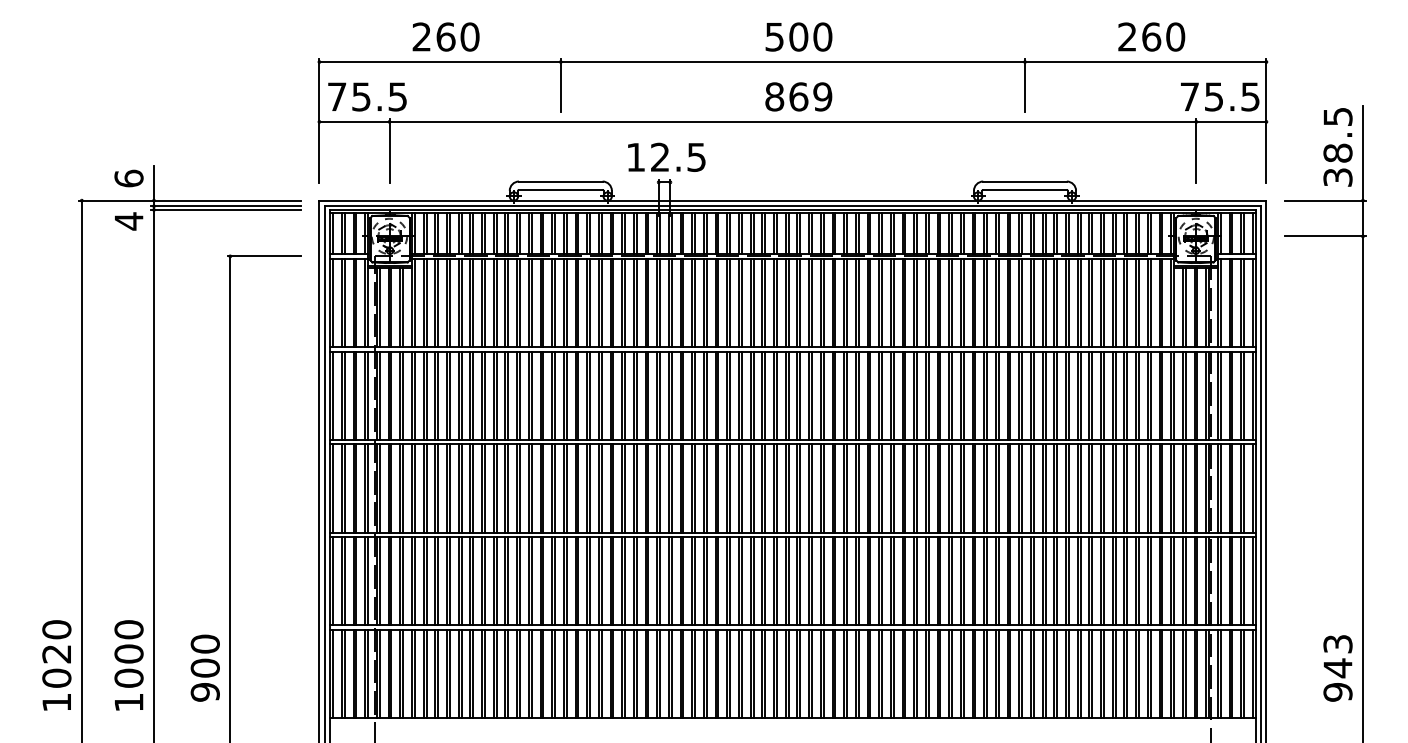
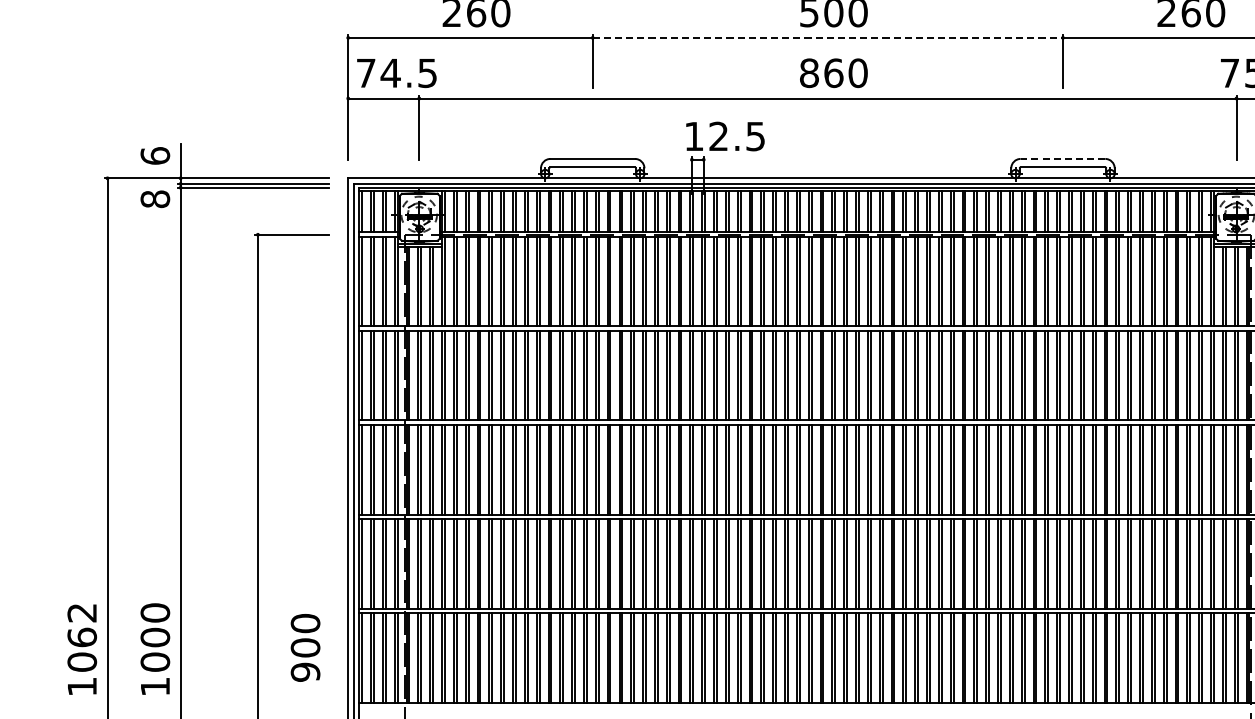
line: (793, 62) -> (828, 38), solid -> dashed
text: (361, 96) -> (390, 72), 75.5 -> 74.5
text: (822, 96) -> (857, 72), 869 -> 860
text: (666, 156) -> (725, 135), moved
line: (1025, 181) -> (1063, 158), solid -> dashed
text: (128, 221) -> (154, 199), 4 -> 8
text: (56, 641) -> (81, 624), 1020 -> 1062
text: (204, 667) -> (304, 647), moved

